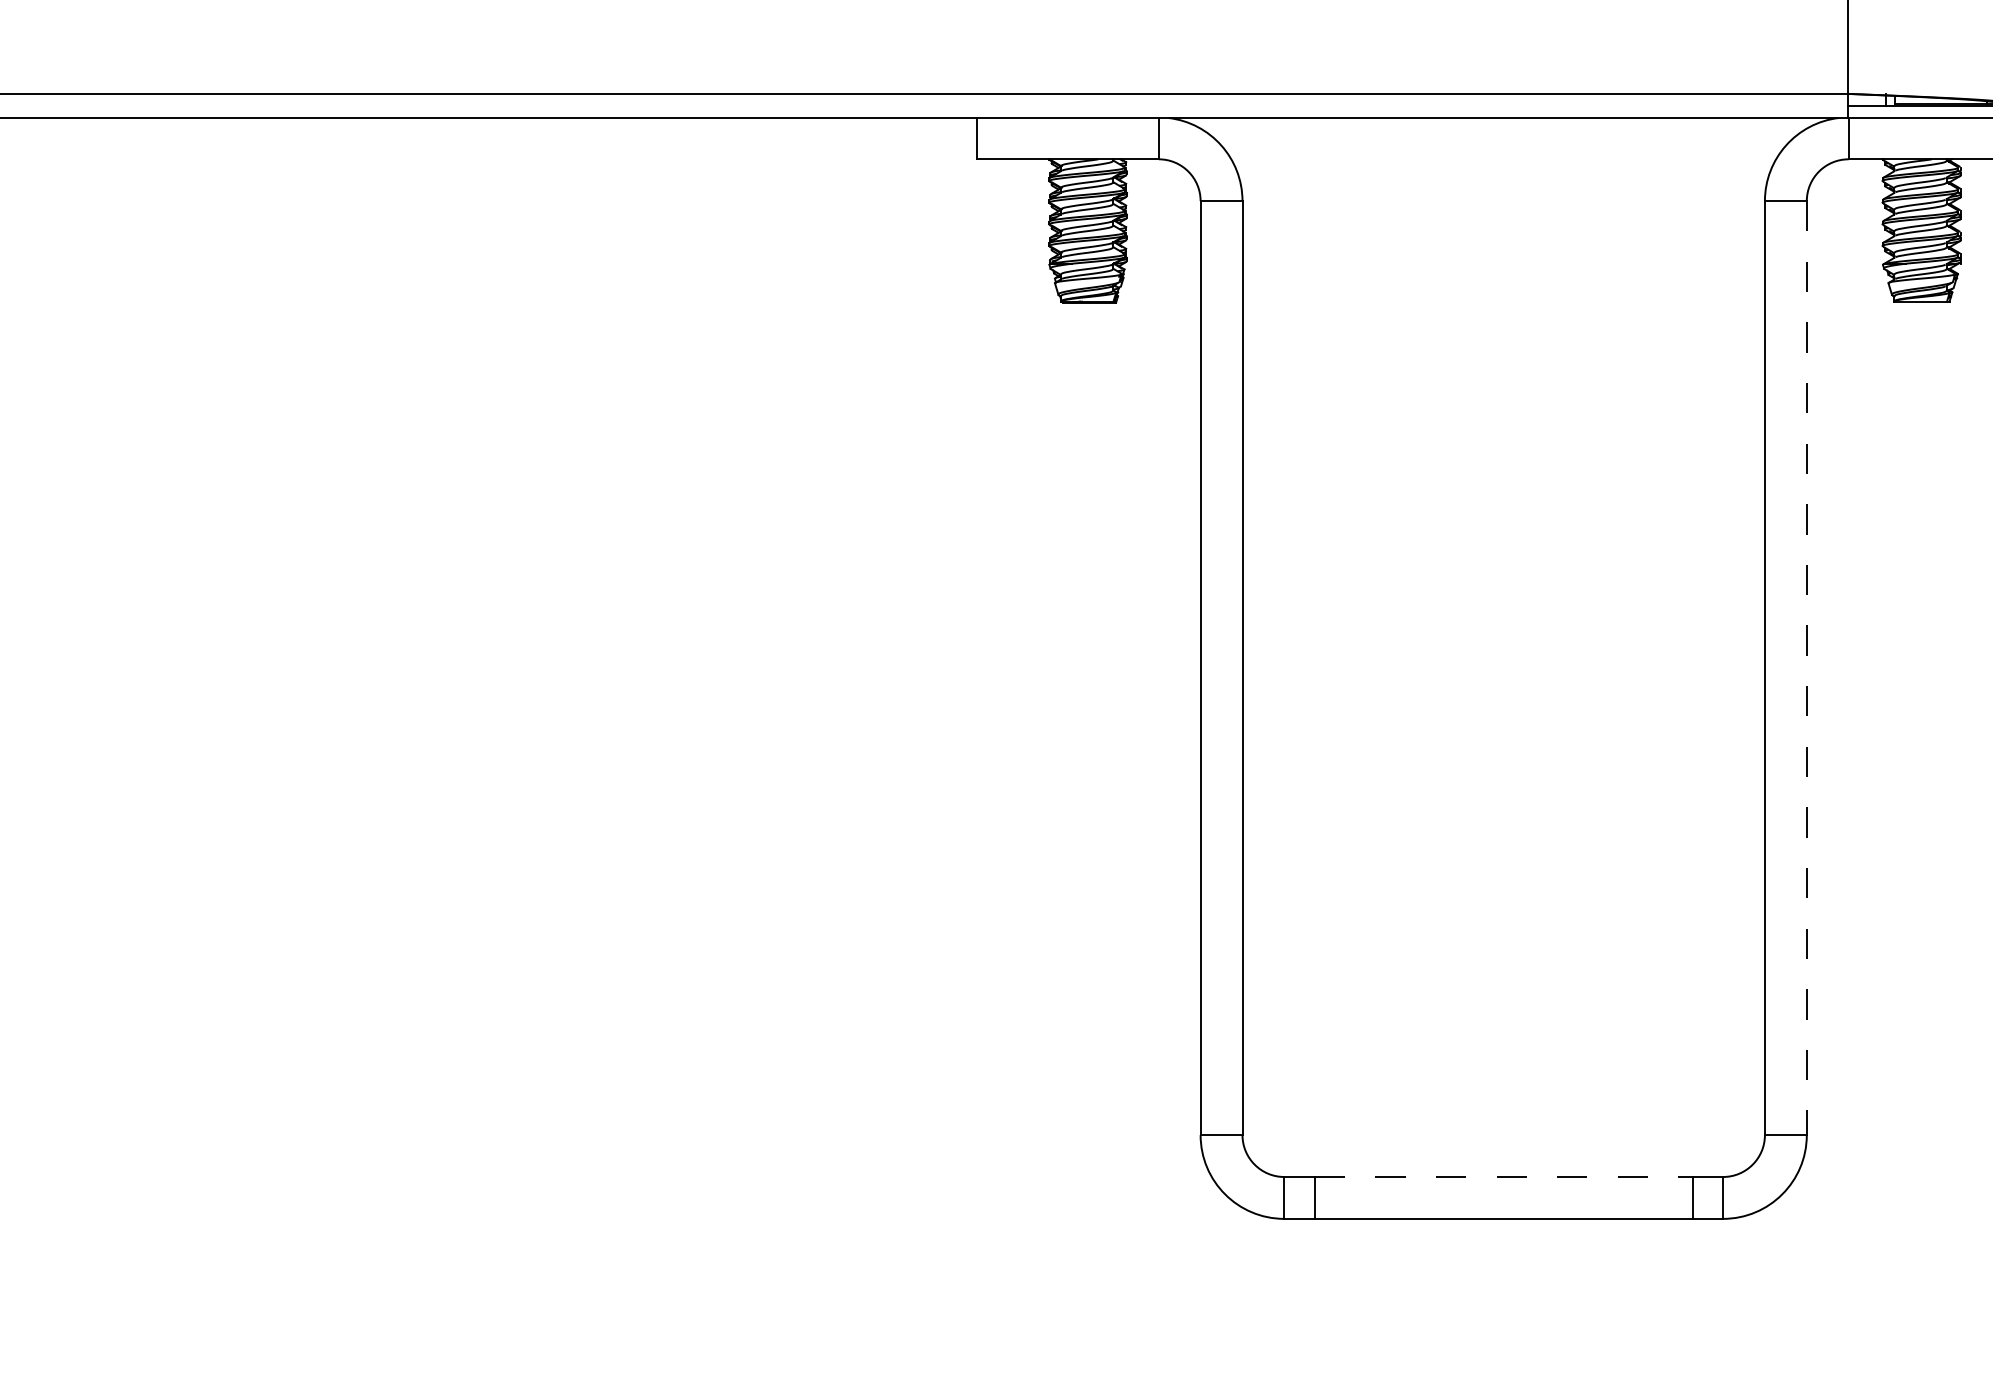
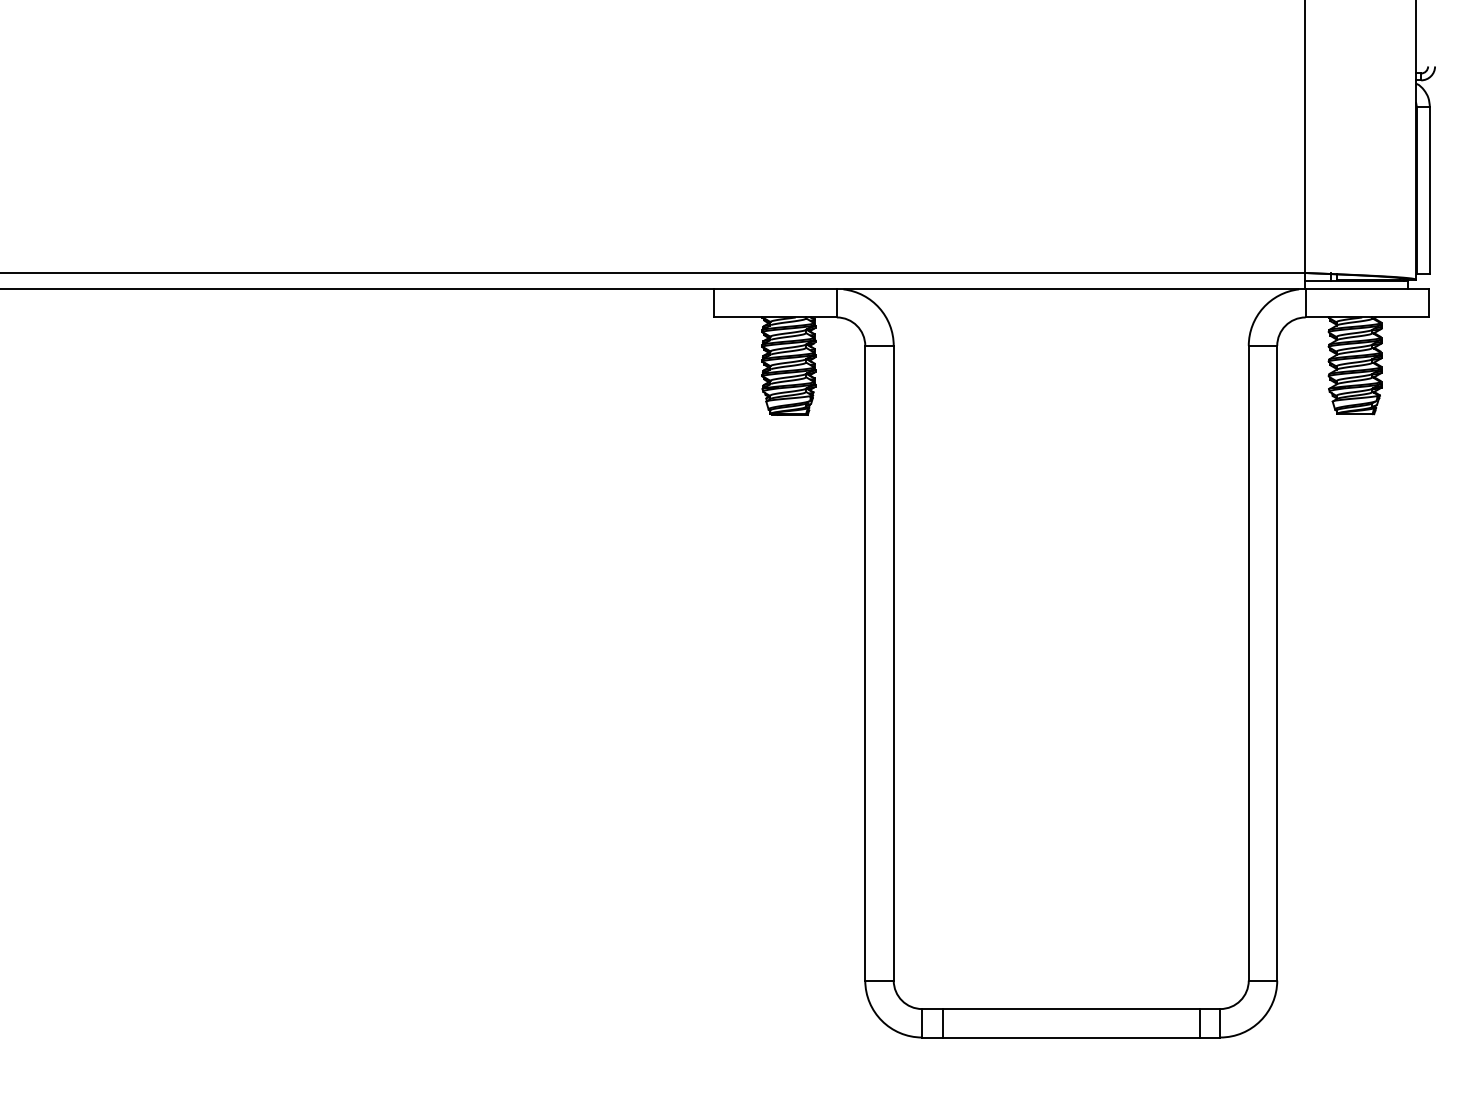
line: (1807, 668) -> (1277, 663), dashed -> solid
line: (1504, 1177) -> (1071, 1009), dashed -> solid

